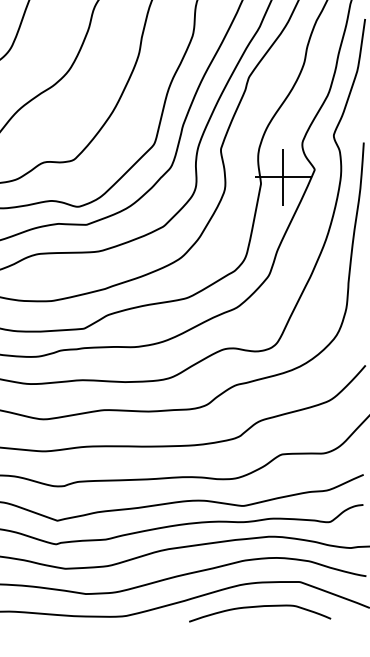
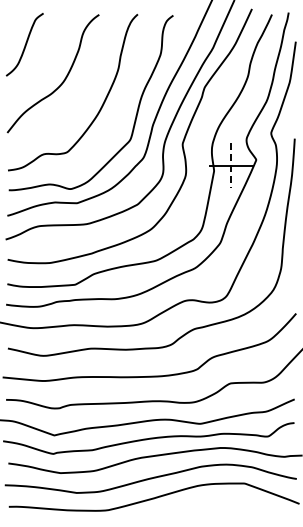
line: (283, 178) -> (231, 166), solid -> dashed
curve: (260, 607) -> (213, 503), removed

